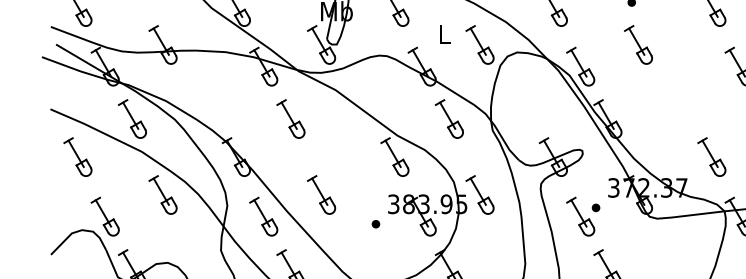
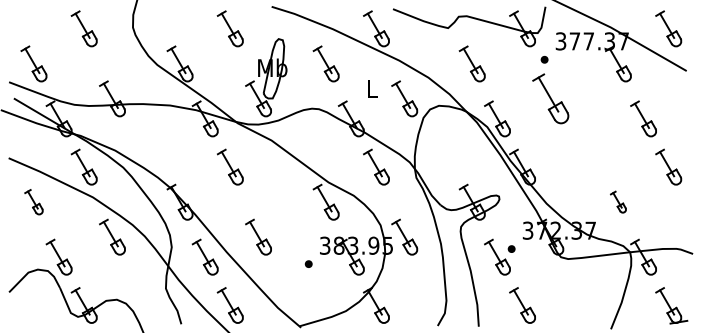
part: (638, 44) -> (550, 98), size x1.4
part: (77, 156) -> (33, 201), size x0.7
part: (711, 156) -> (618, 201), size x0.6

